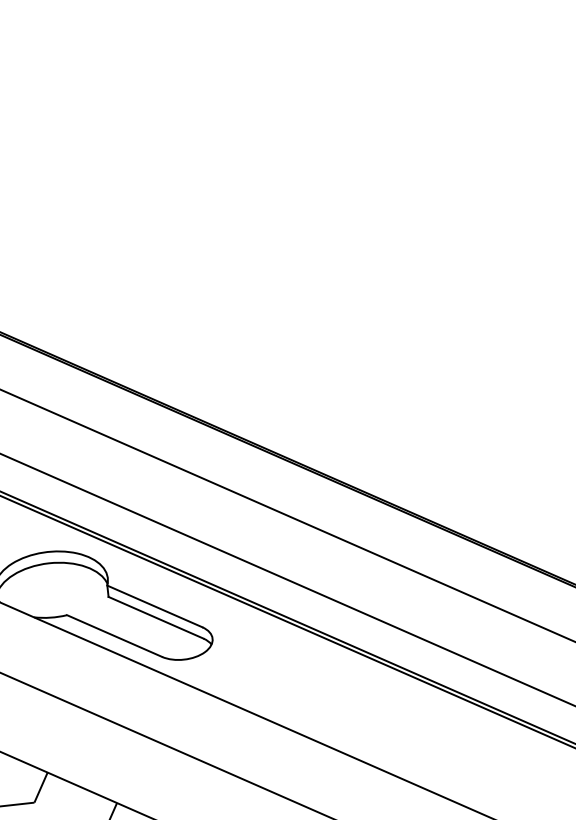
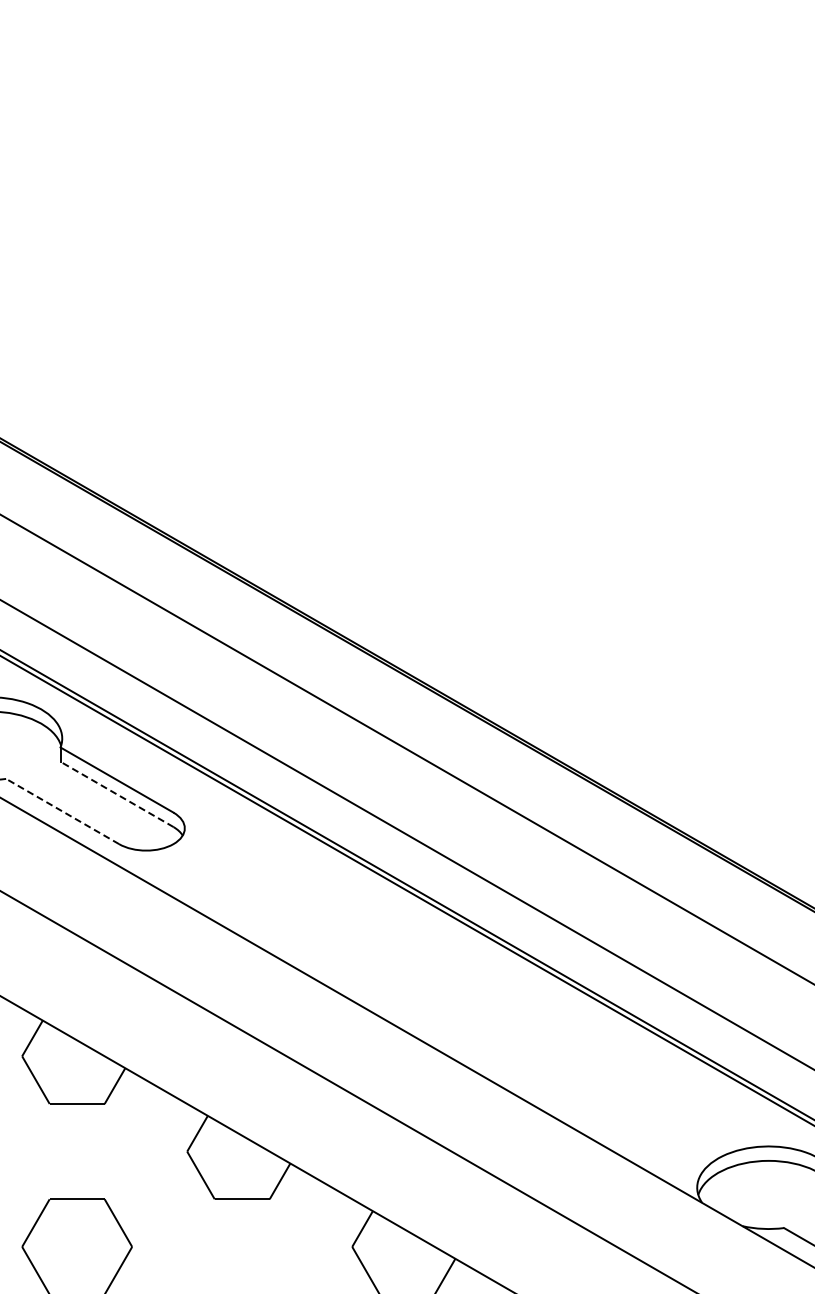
line: (155, 617) -> (116, 794), solid -> dashed
line: (114, 636) -> (62, 811), solid -> dashed

